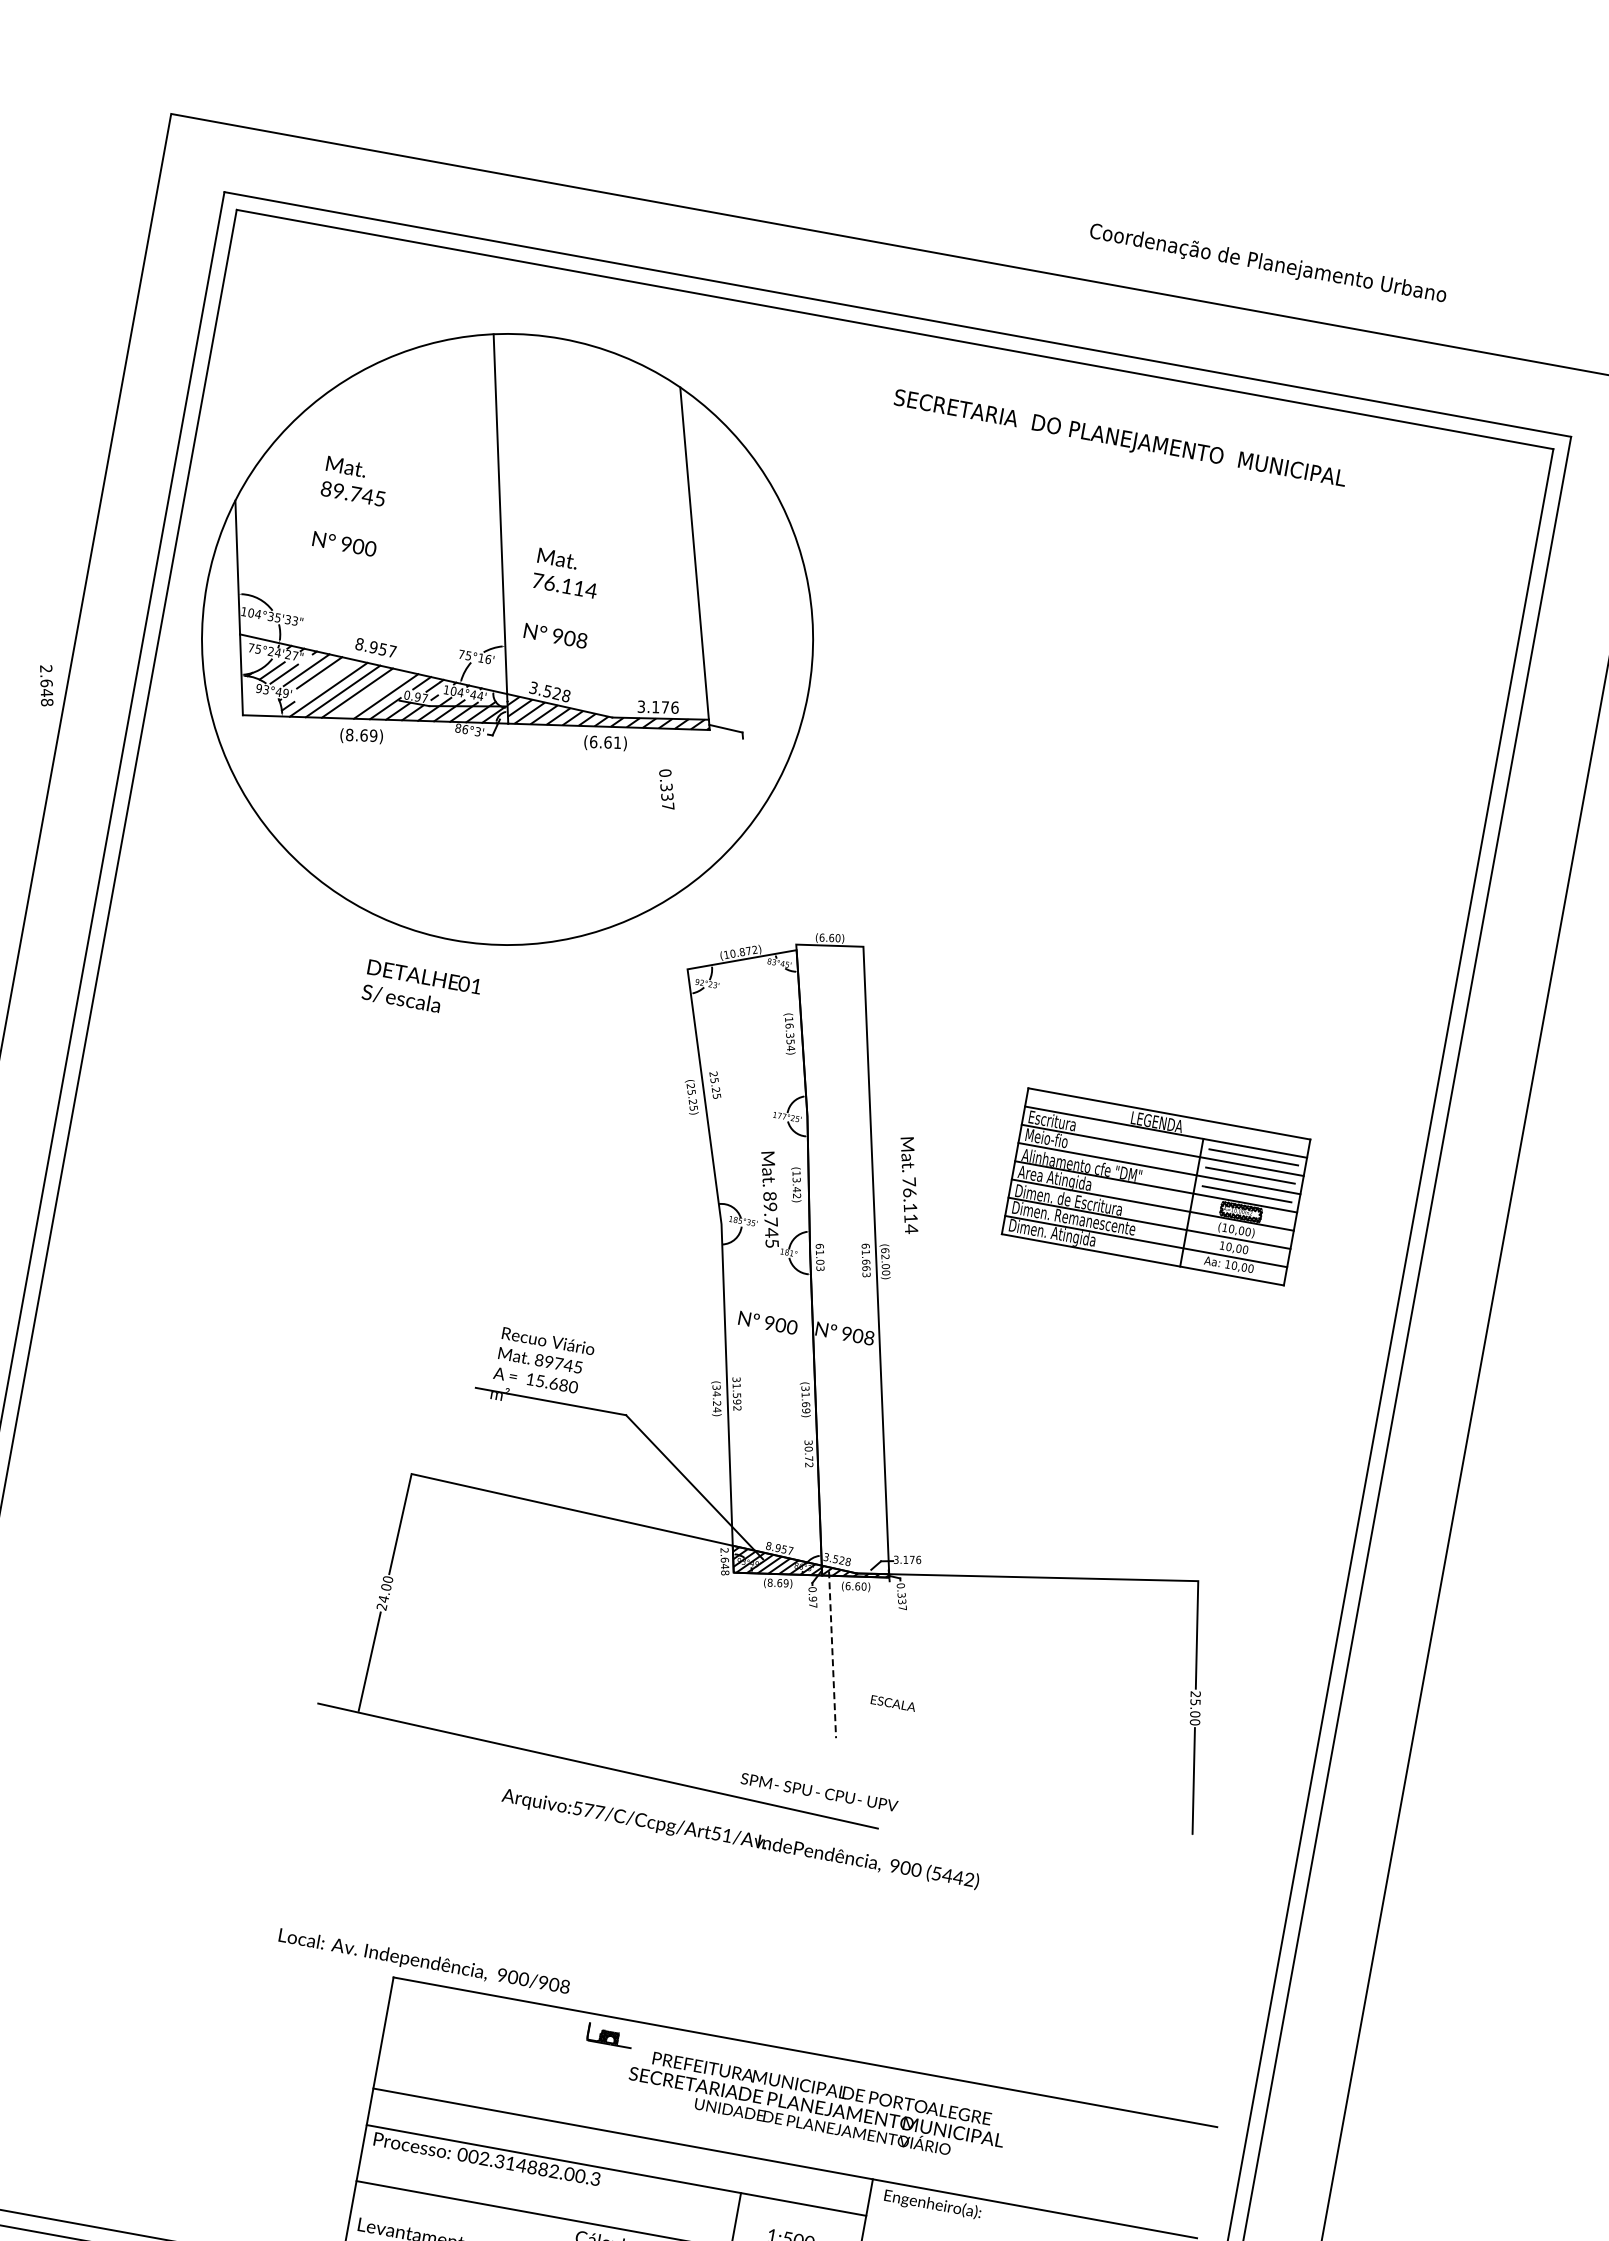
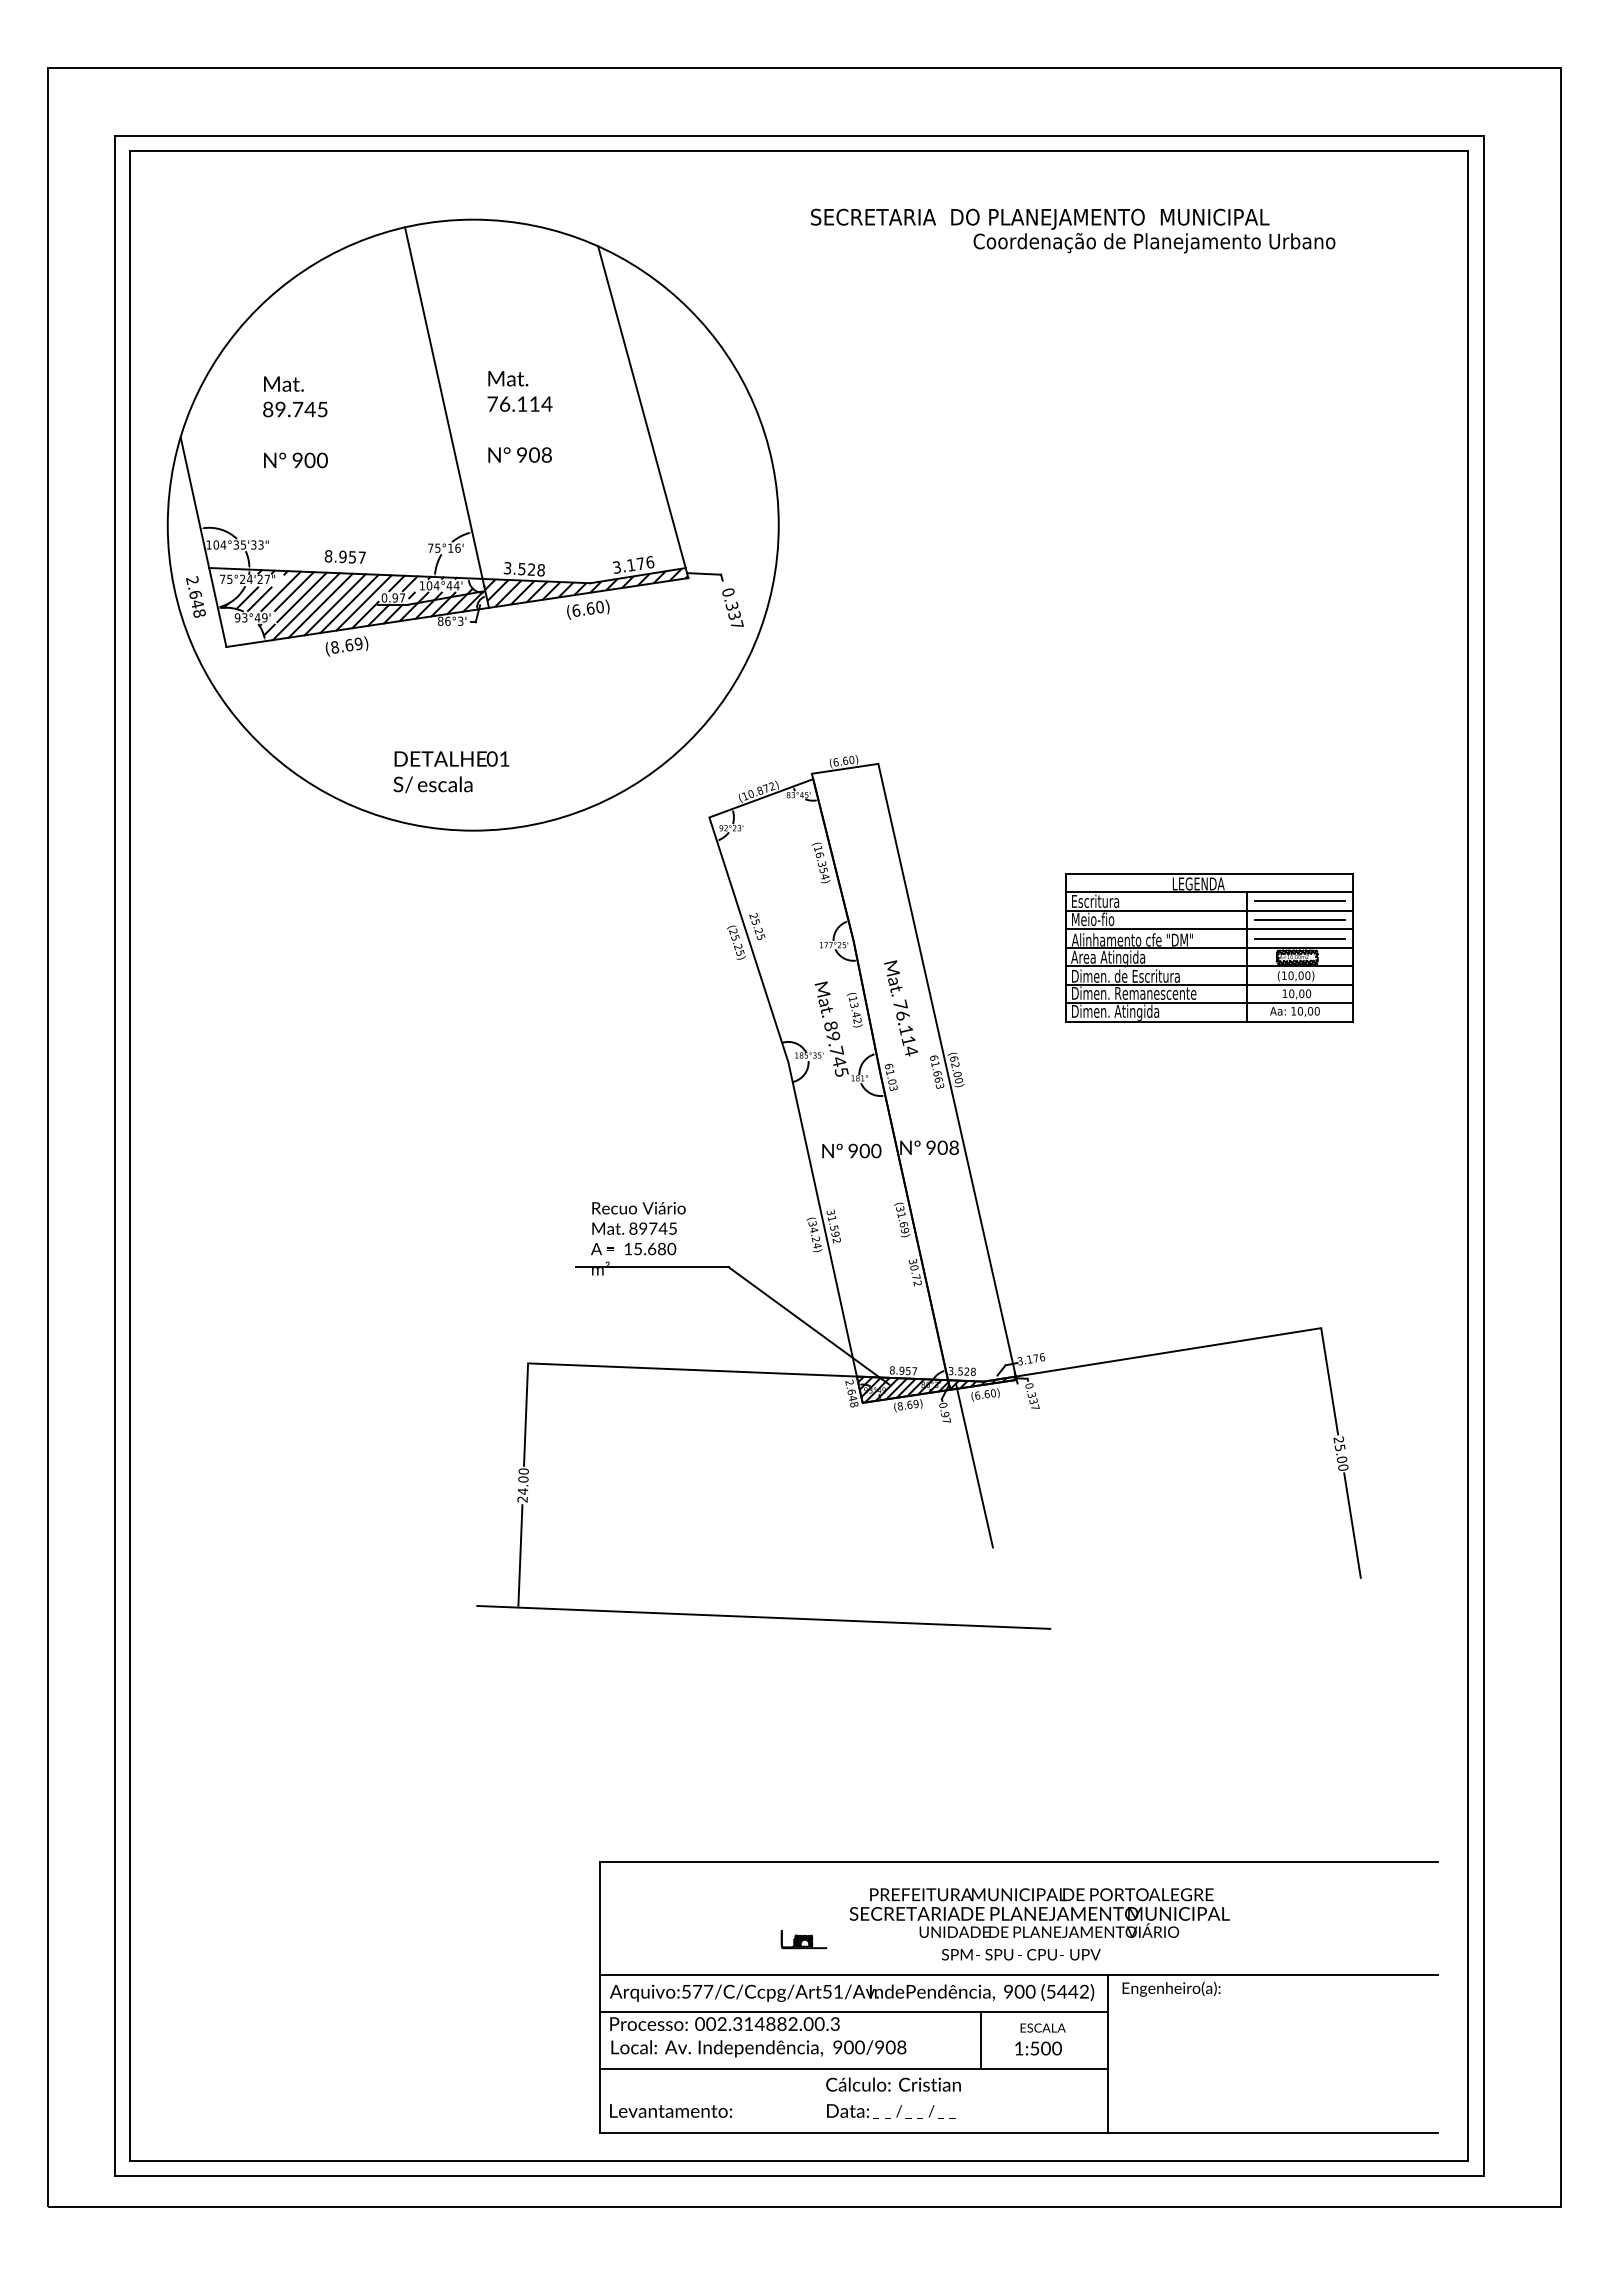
text: (1268, 264) -> (1154, 243), moved
text: (562, 597) -> (519, 416), moved
line: (325, 679) -> (301, 597), added
text: (46, 685) -> (195, 596), moved
line: (371, 694) -> (349, 603), added
text: (618, 742) -> (600, 606), (6.61) -> (6.60)
text: (666, 788) -> (732, 607), moved
text: (421, 989) -> (451, 771), moved
text: (908, 1185) -> (900, 1008), moved
line: (832, 1654) -> (974, 1465), dashed -> solid
text: (892, 1702) -> (1042, 2027), moved
text: (819, 1792) -> (1021, 1954), moved
text: (741, 1838) -> (852, 1992), moved
text: (423, 1962) -> (758, 2048), moved
part: (609, 2035) -> (803, 1939), moved

